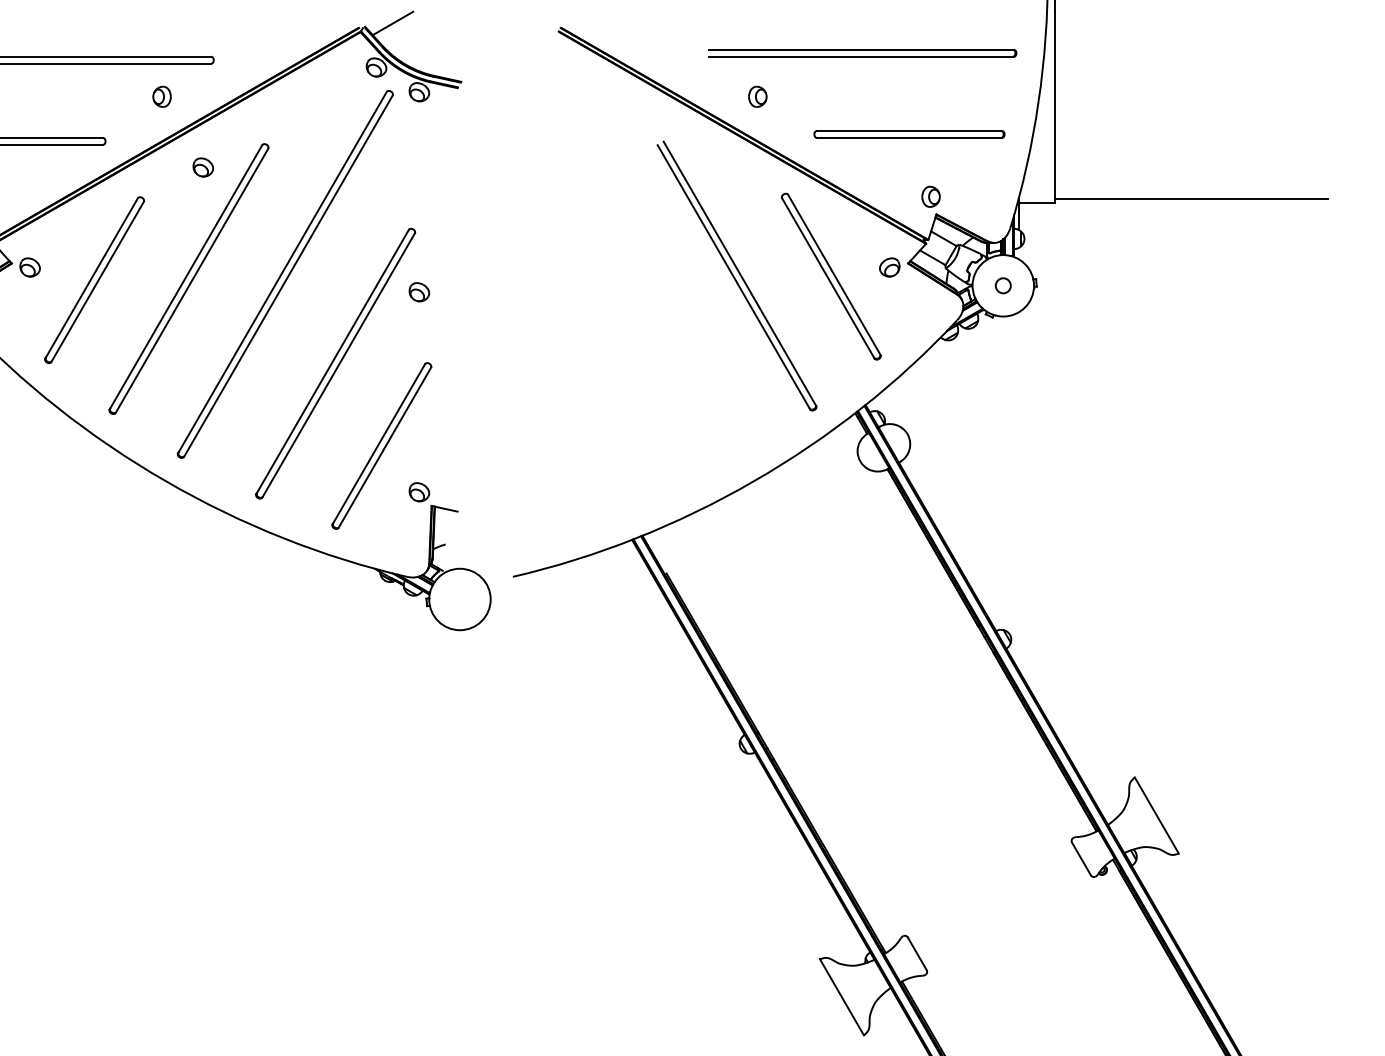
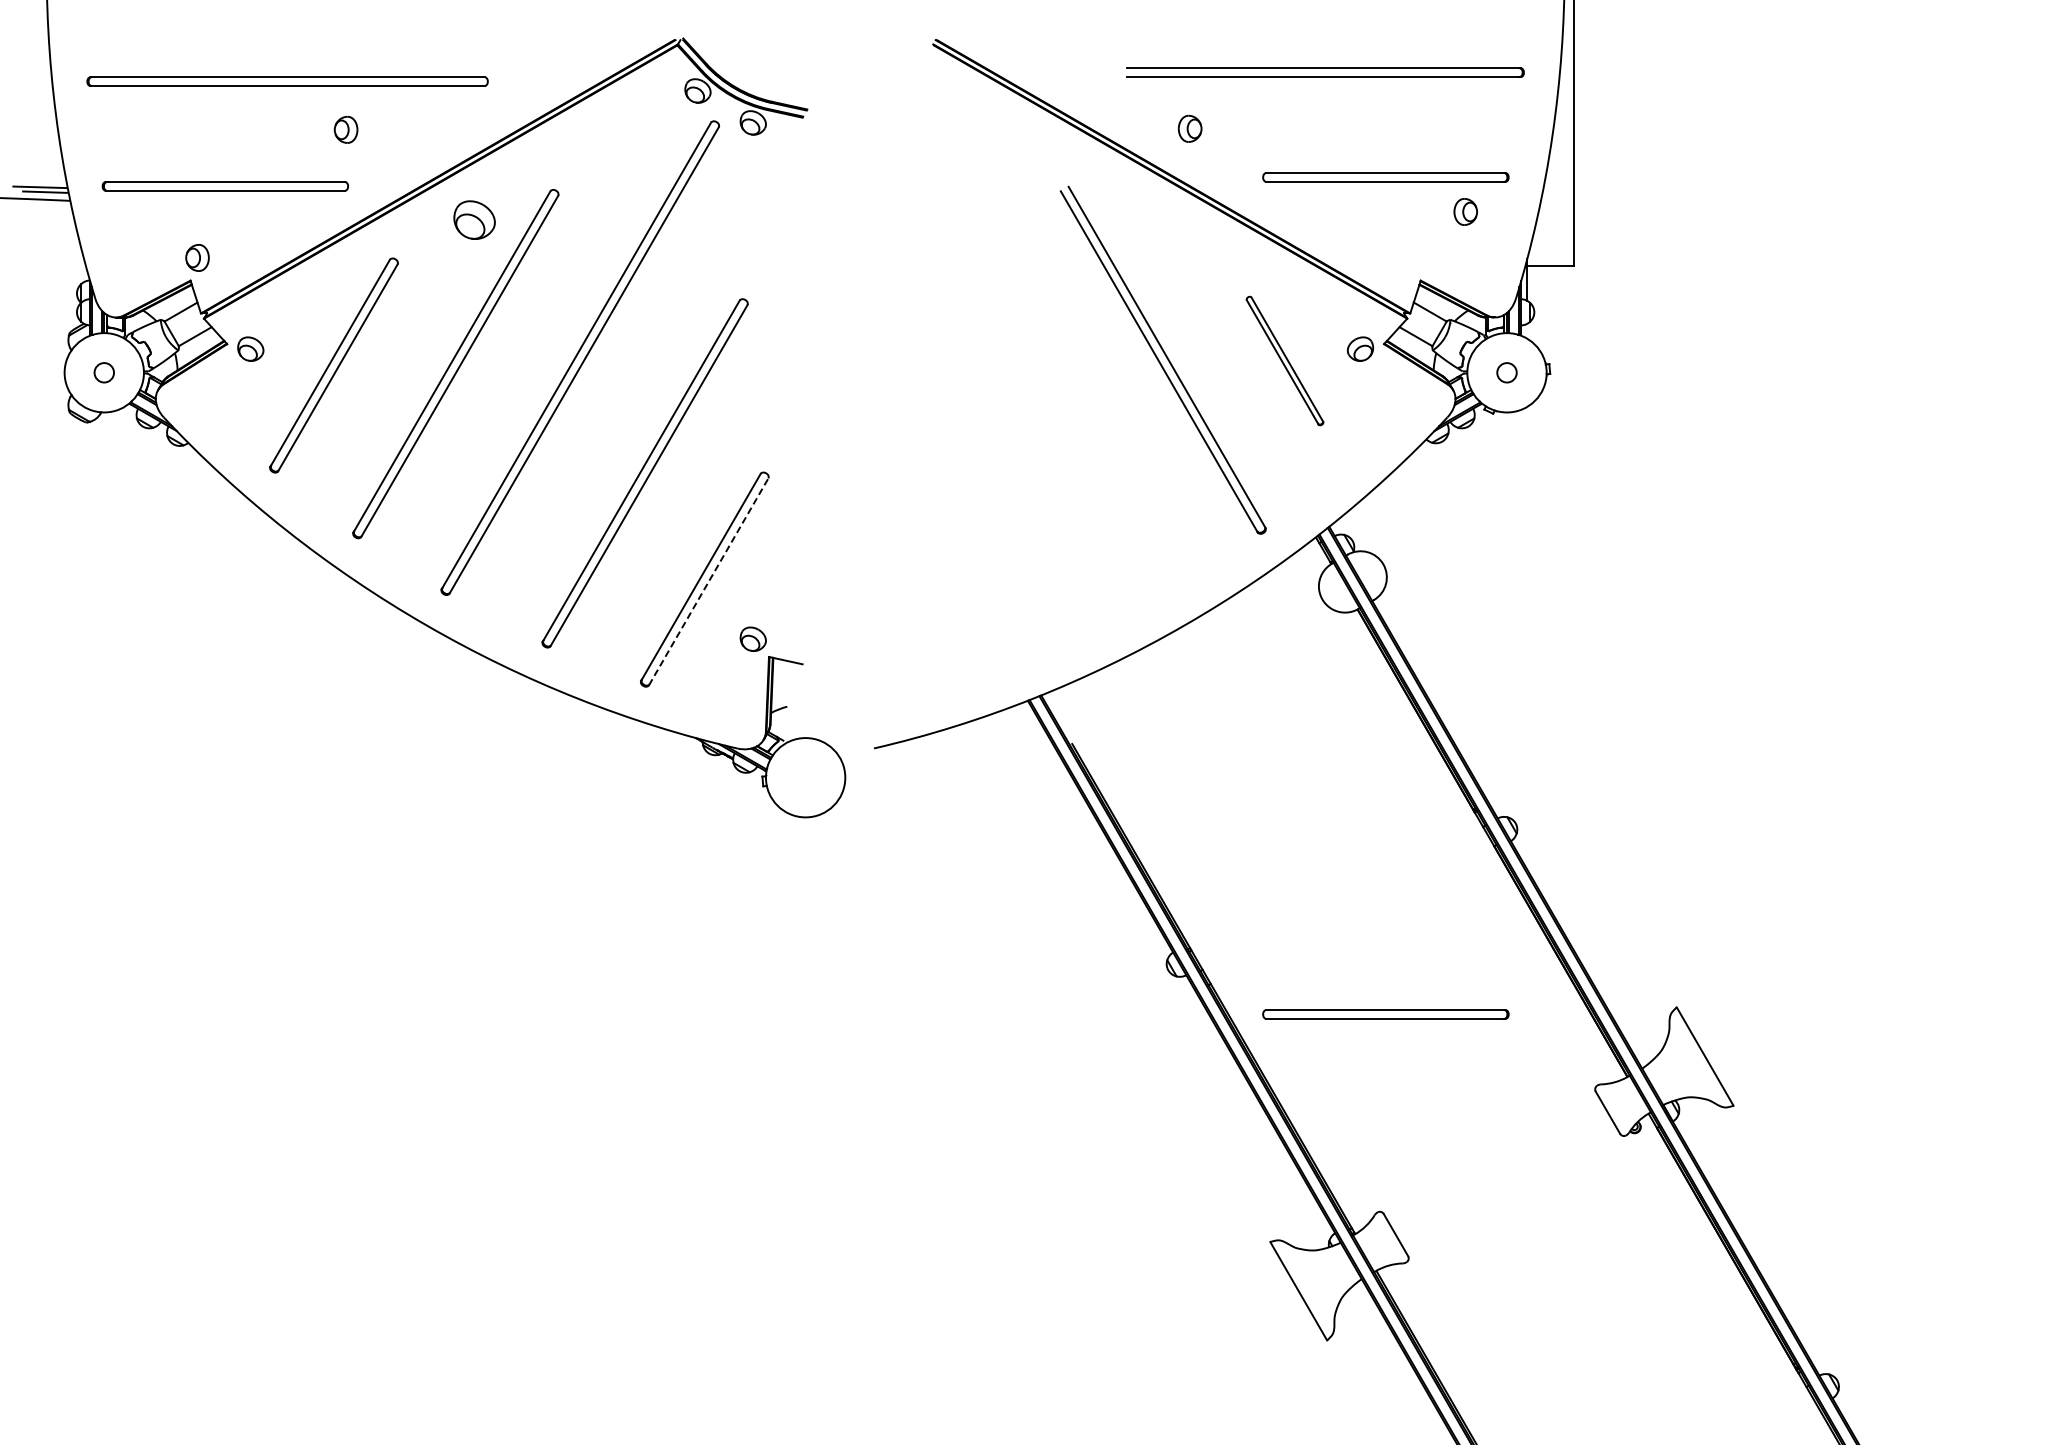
line: (393, 23) -> (719, 34), removed
part: (161, 96) -> (345, 129), moved
part: (202, 167) -> (473, 219), size x1.6
part: (930, 196) -> (1465, 211), moved
line: (1191, 198) -> (1749, 260), removed
part: (830, 276) -> (1284, 360), size x0.6
part: (418, 291) -> (752, 380), removed
line: (384, 447) -> (708, 581), solid -> dashed
part: (909, 782) -> (1385, 1014), added

